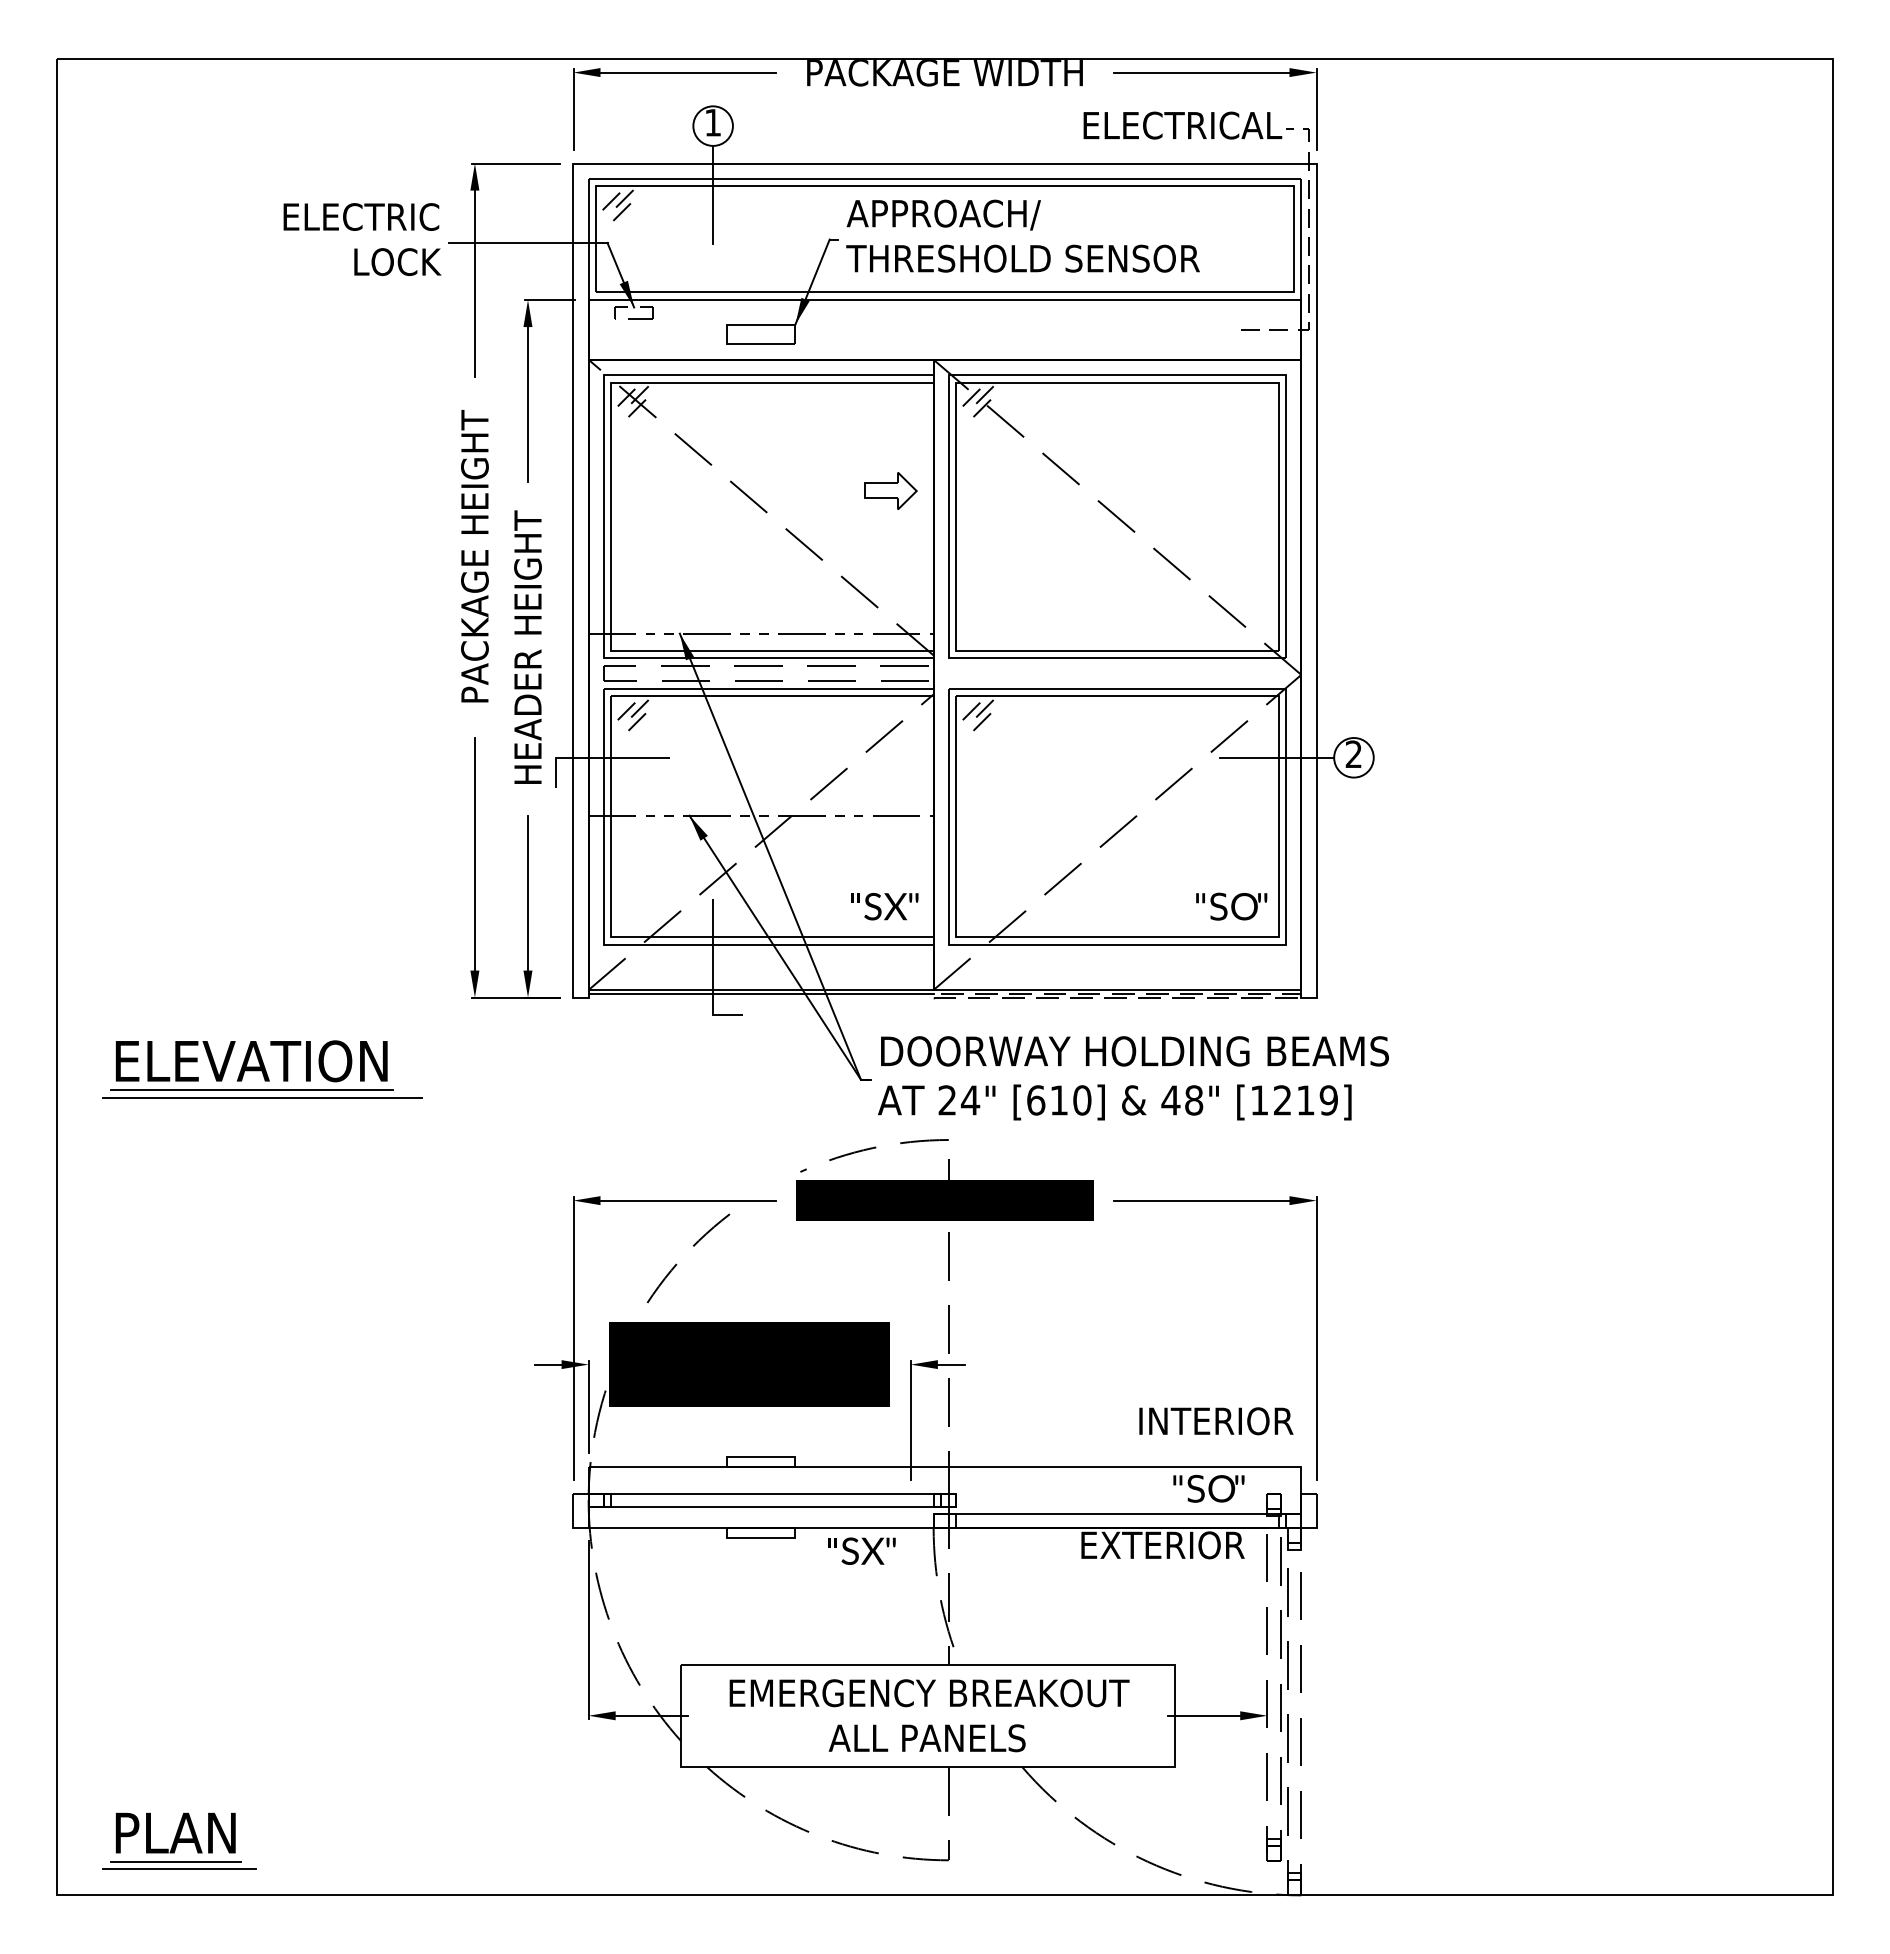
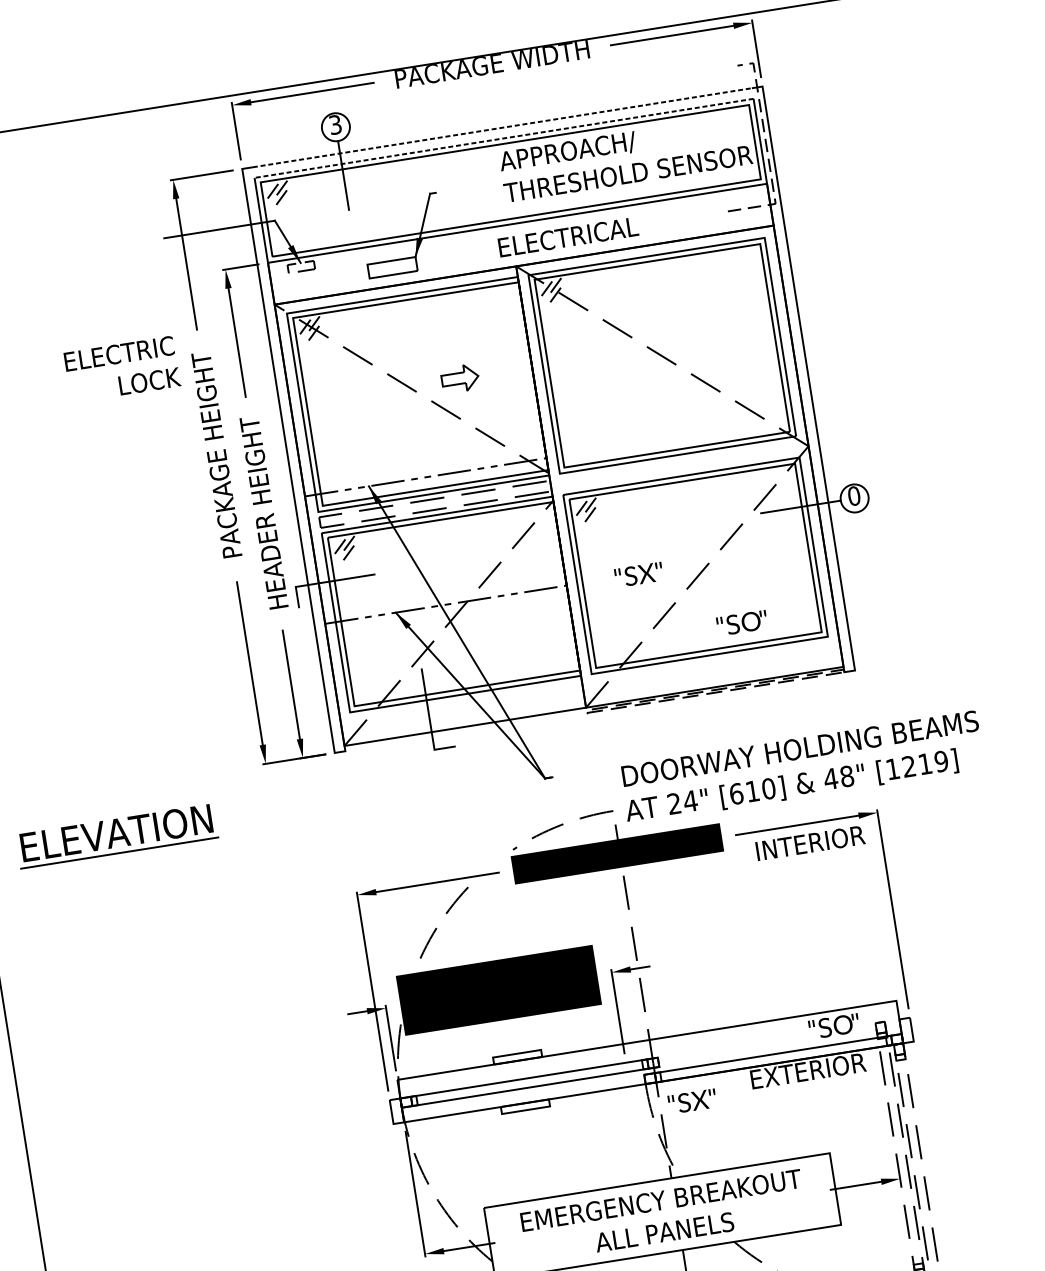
text: (712, 122) -> (335, 124), 1 -> 3
text: (1182, 125) -> (568, 237), moved
line: (945, 163) -> (502, 127), solid -> dashed
line: (944, 178) -> (503, 138), solid -> dashed
text: (1022, 235) -> (625, 157), moved
text: (362, 239) -> (122, 369), moved
part: (890, 490) -> (459, 378), moved
text: (1353, 754) -> (853, 496), 2 -> 0
text: (884, 906) -> (638, 574), moved
text: (1231, 906) -> (741, 623), moved
line: (760, 993) -> (465, 729), removed
text: (1133, 1078) -> (802, 767), moved
line: (262, 1097) -> (128, 857), removed
text: (1216, 1421) -> (810, 843), moved
text: (861, 1550) -> (692, 1101), moved

